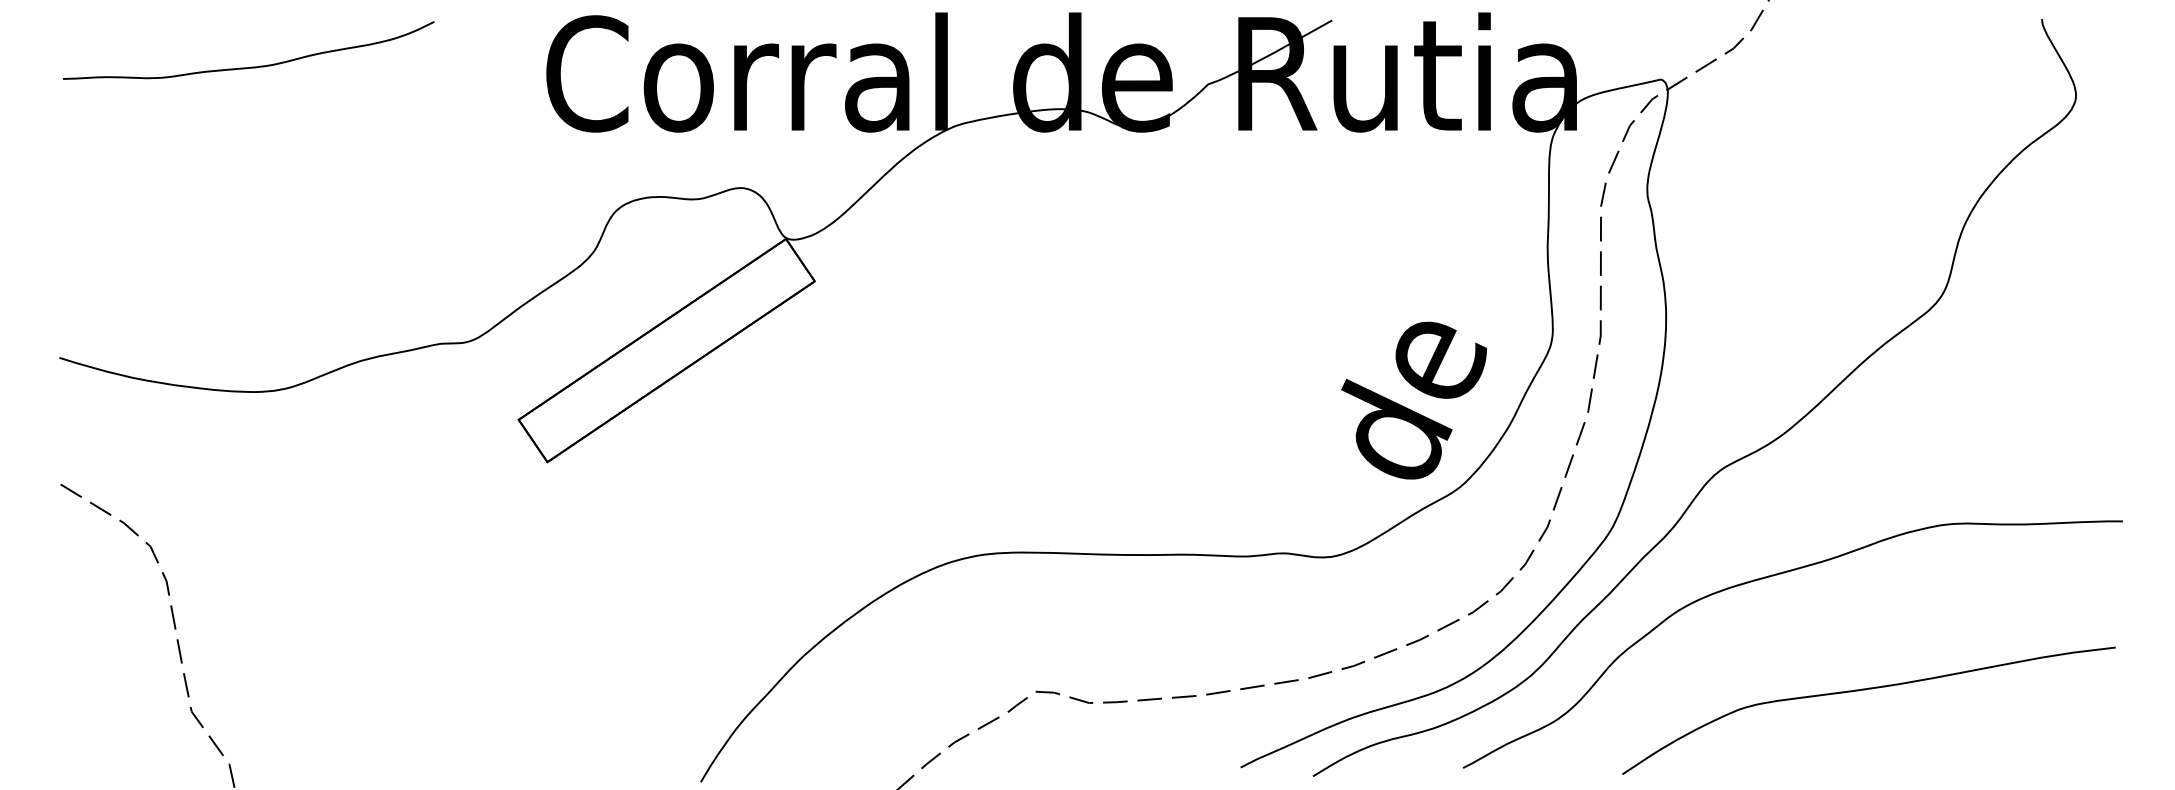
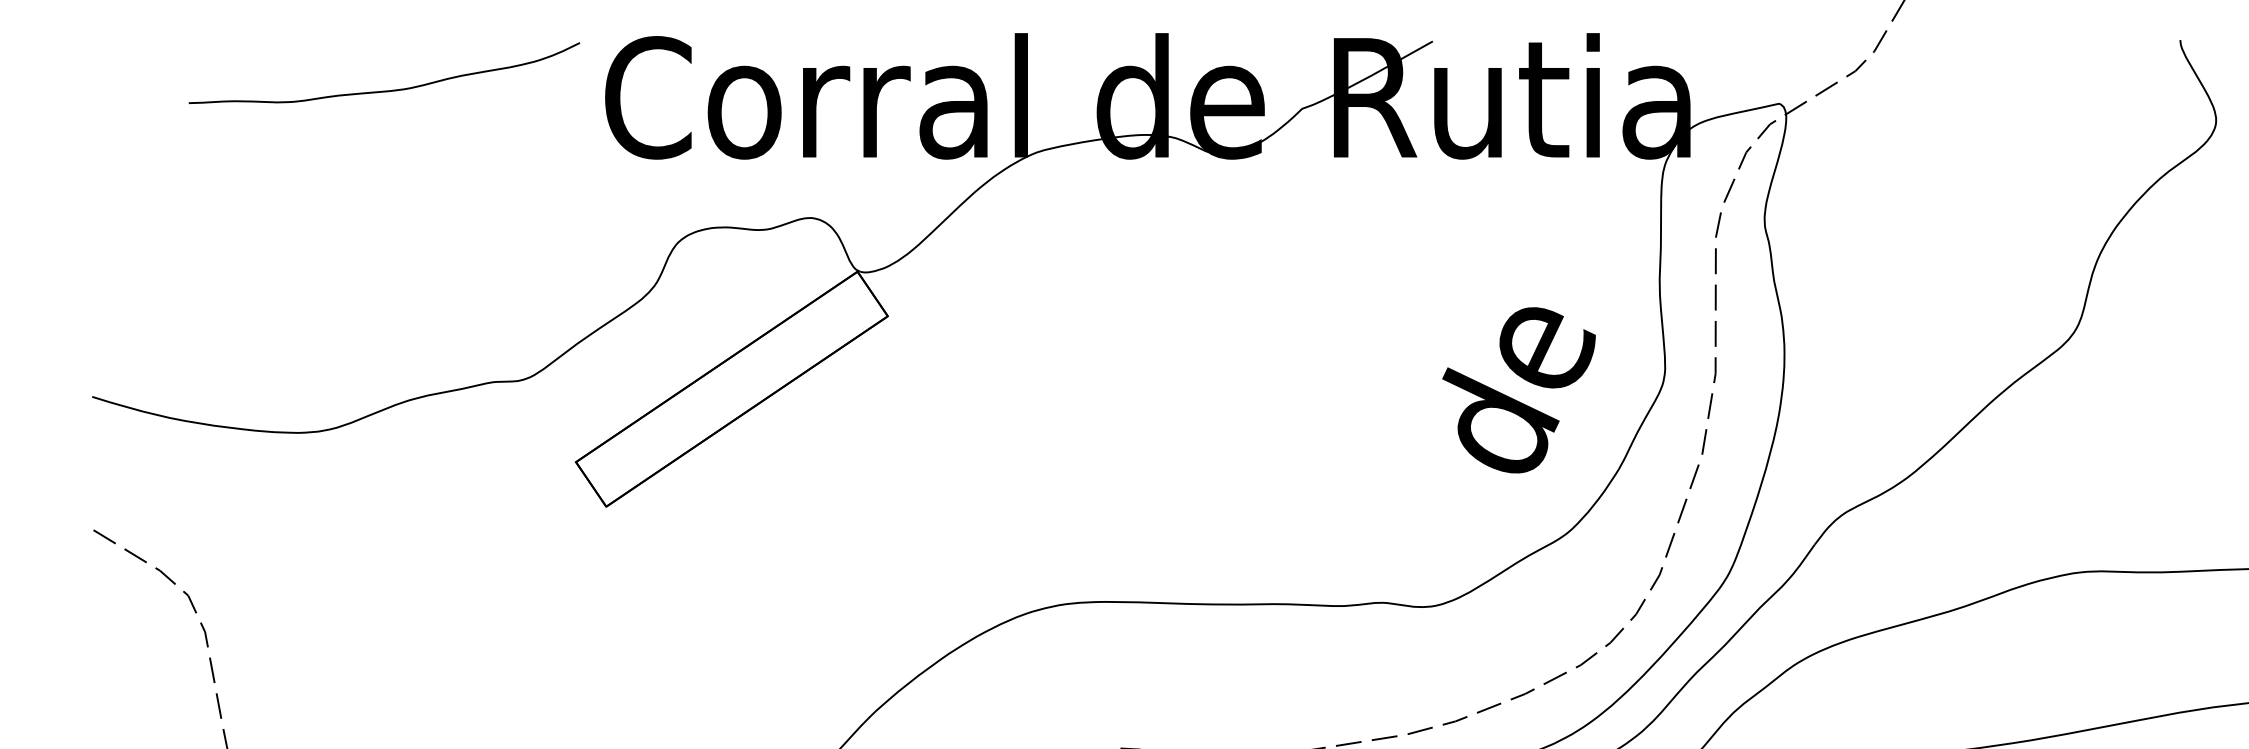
curve: (251, 66) -> (387, 90), moved
text: (1413, 400) -> (1518, 390), moved

